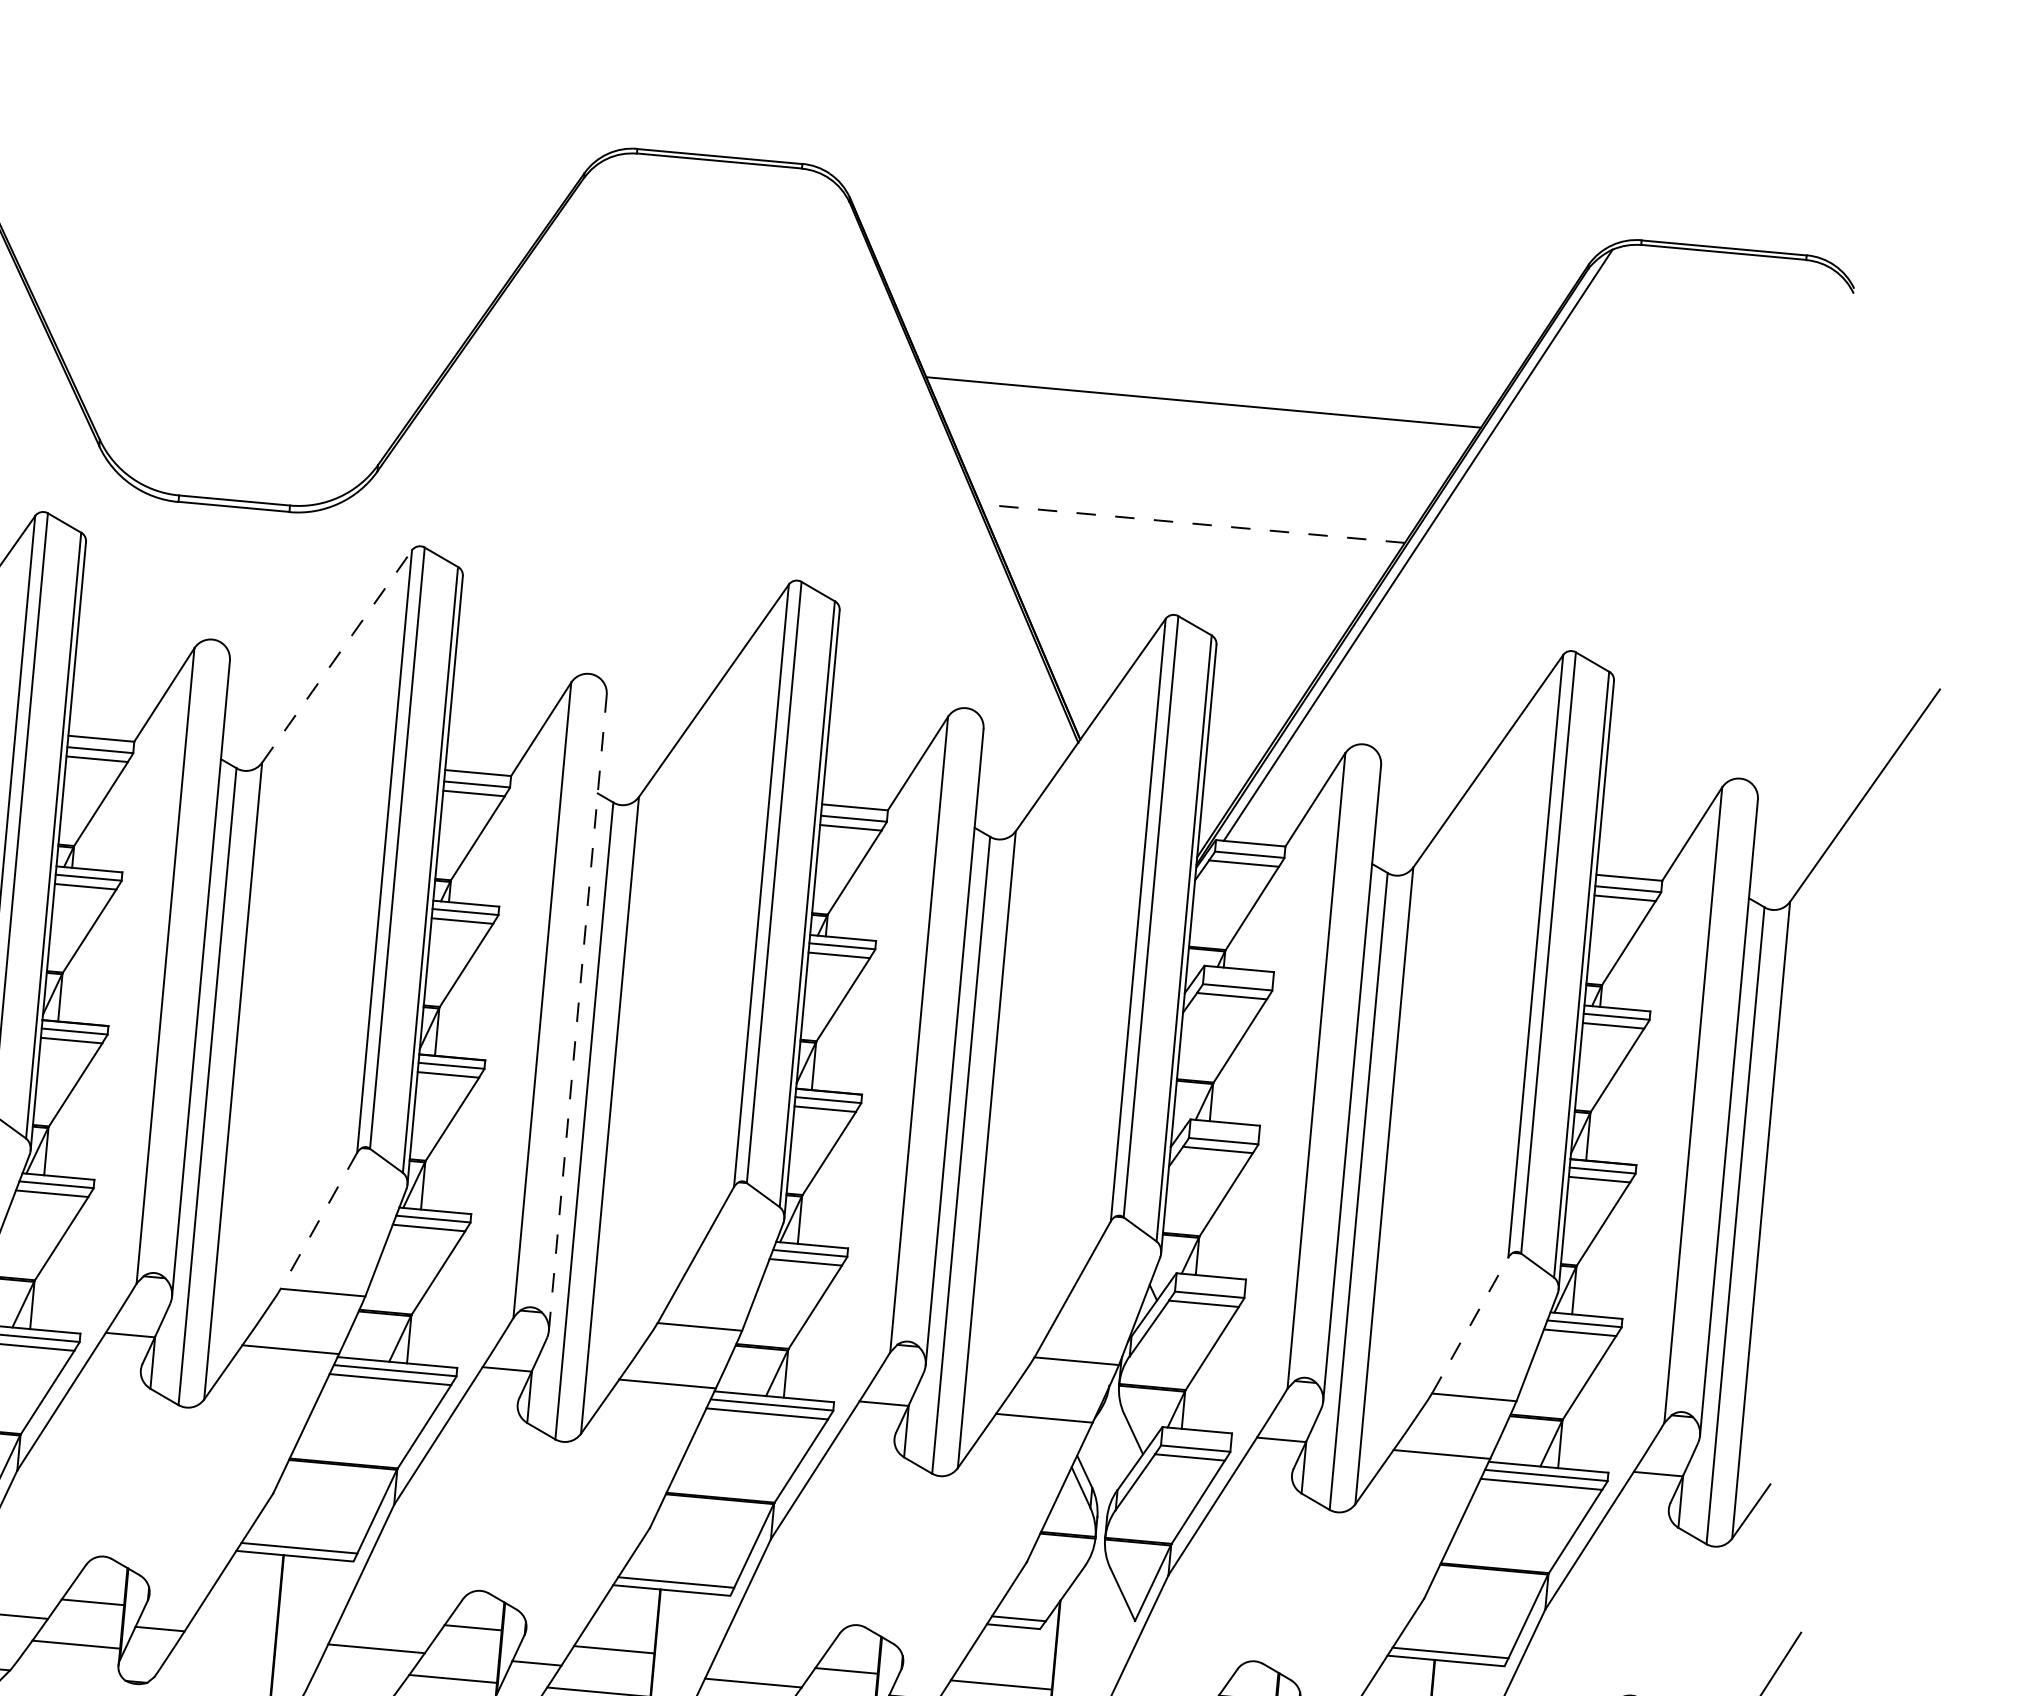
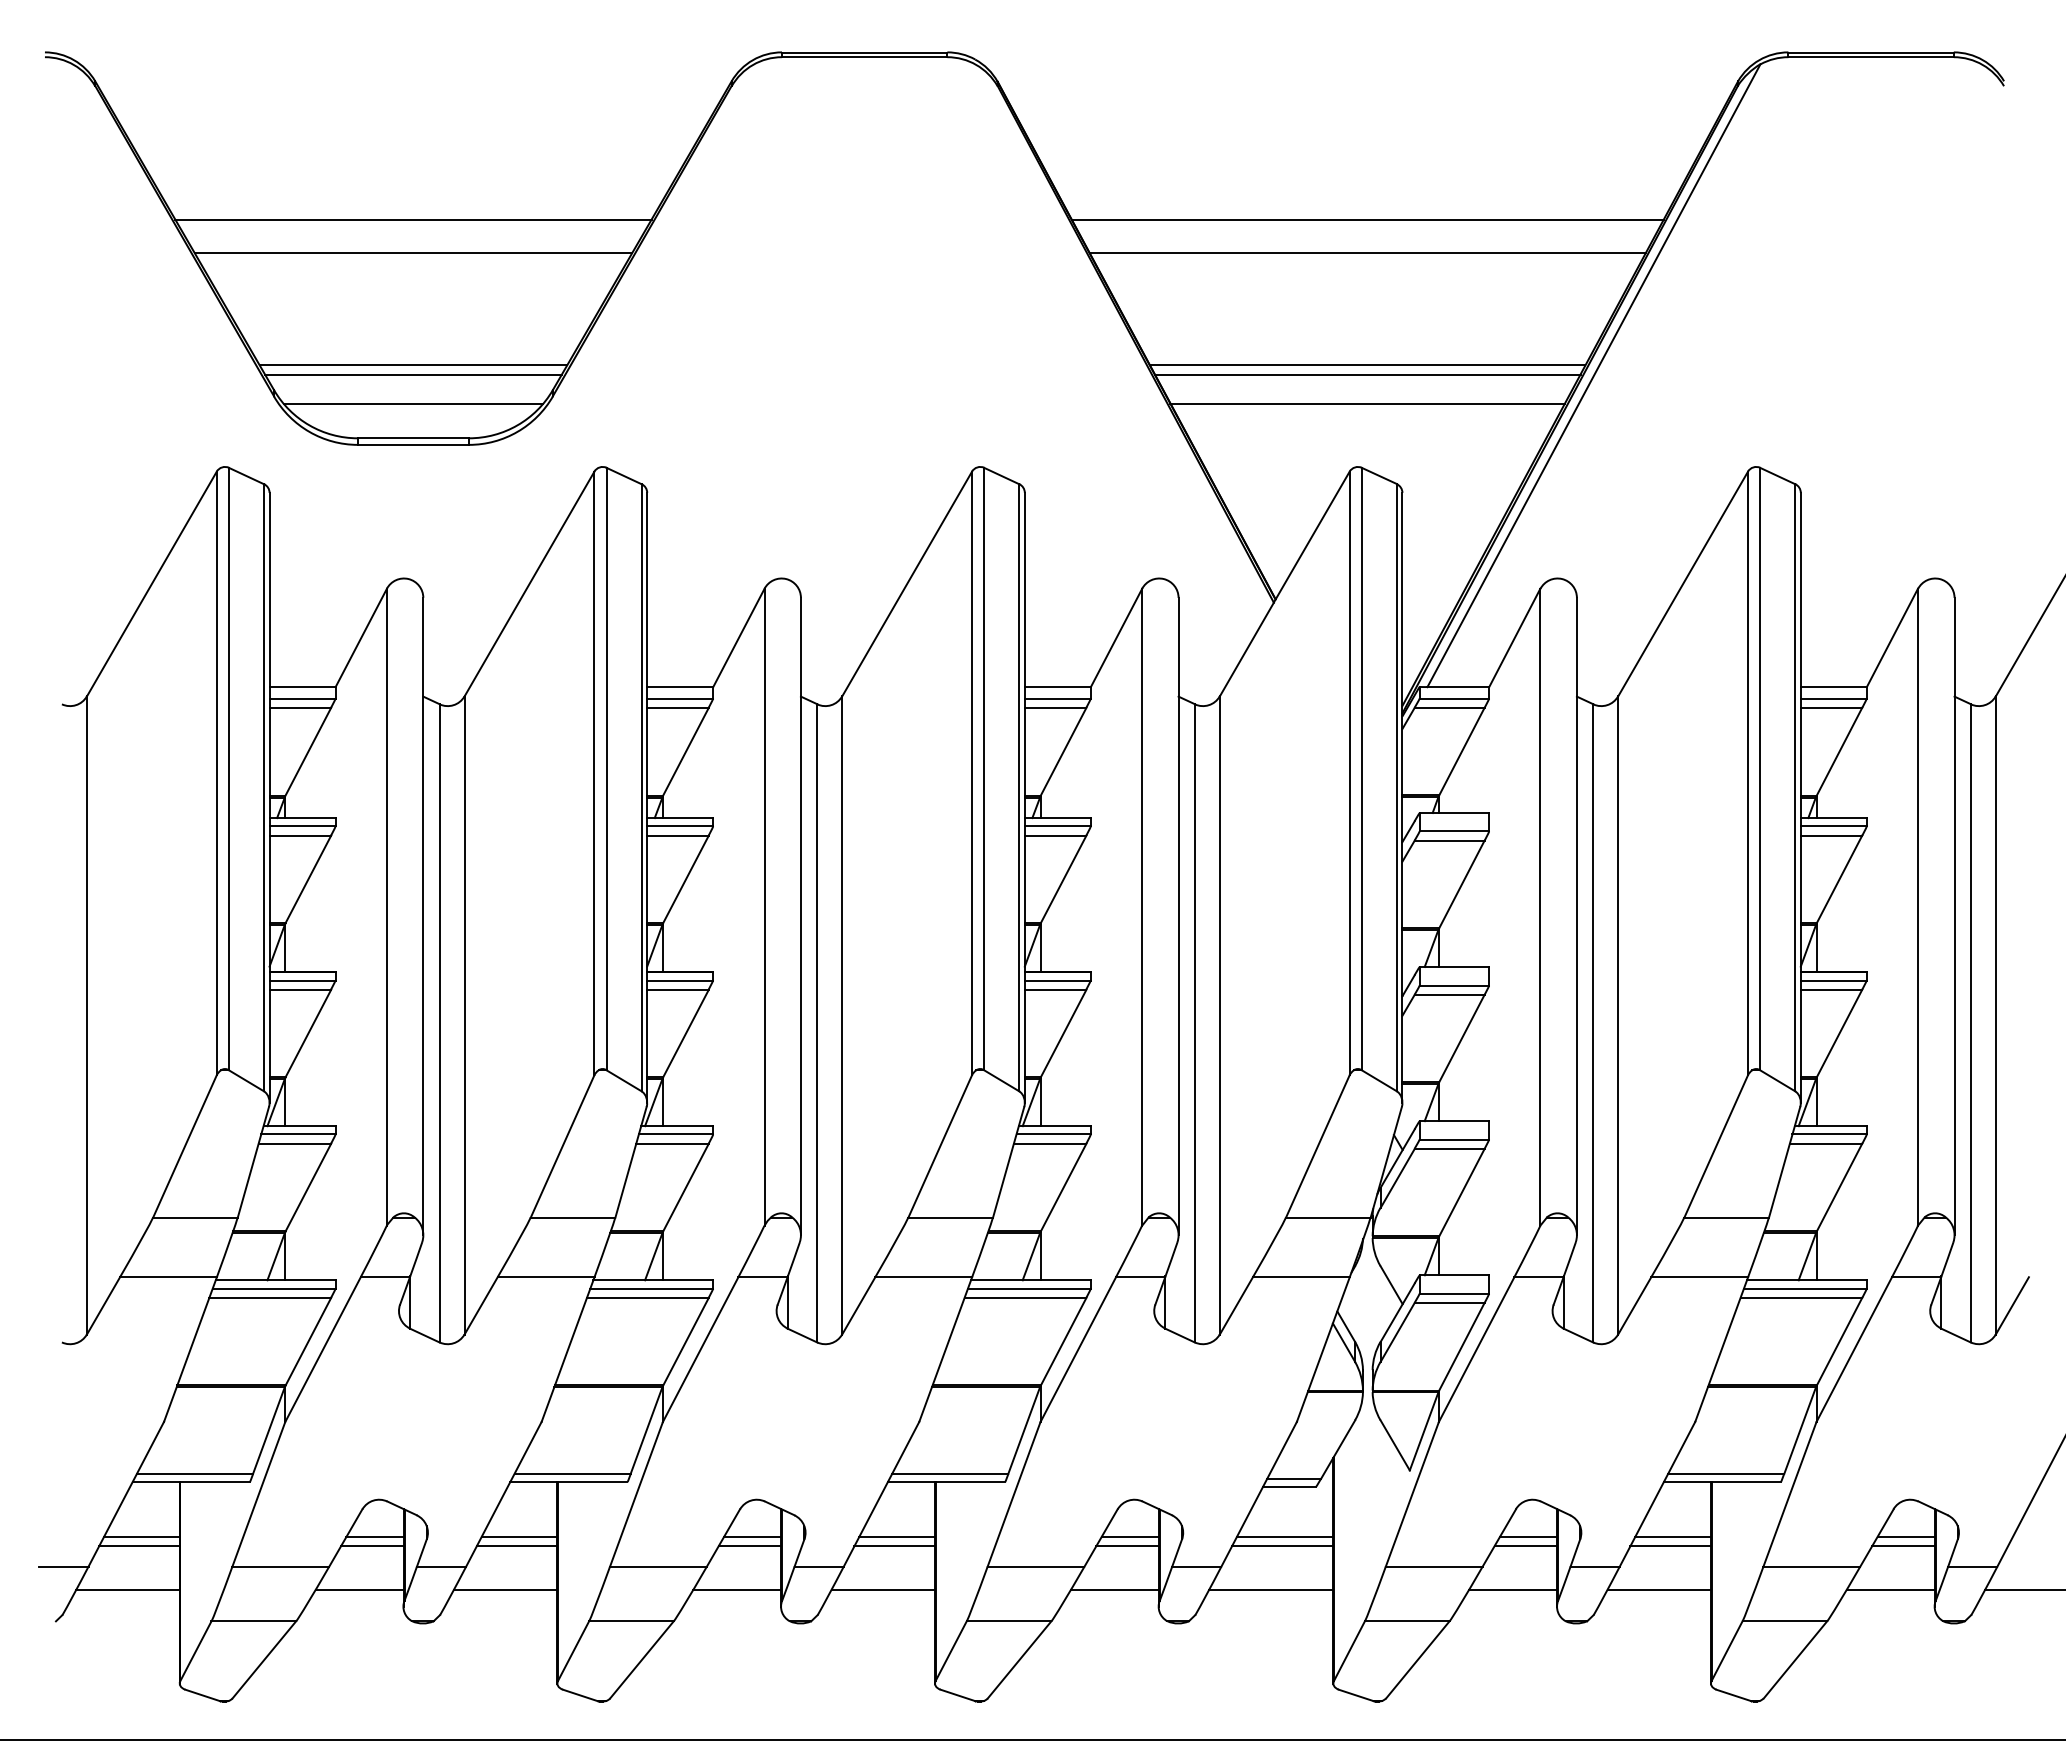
line: (254, 282) -> (413, 219), added
line: (251, 316) -> (413, 253), added
line: (1206, 368) -> (1367, 219), added
line: (241, 427) -> (413, 365), added
line: (240, 436) -> (413, 374), added
line: (237, 465) -> (413, 403), added
line: (1193, 514) -> (1367, 365), added
line: (1192, 523) -> (1367, 374), dashed -> solid
line: (1189, 552) -> (1367, 403), added
line: (337, 656) -> (529, 584), dashed -> solid
line: (577, 1012) -> (800, 916), dashed -> solid
line: (318, 1220) -> (562, 1146), dashed -> solid
line: (1470, 1325) -> (1716, 1146), dashed -> solid
line: (95, 1593) -> (374, 1537), added
line: (240, 1607) -> (519, 1537), added
line: (236, 1615) -> (516, 1546), added
line: (469, 1636) -> (749, 1546), added
line: (616, 1641) -> (896, 1537), added
line: (221, 1657) -> (505, 1589), added
line: (849, 1662) -> (1129, 1537), added
line: (1003, 1676) -> (1284, 1537), added

